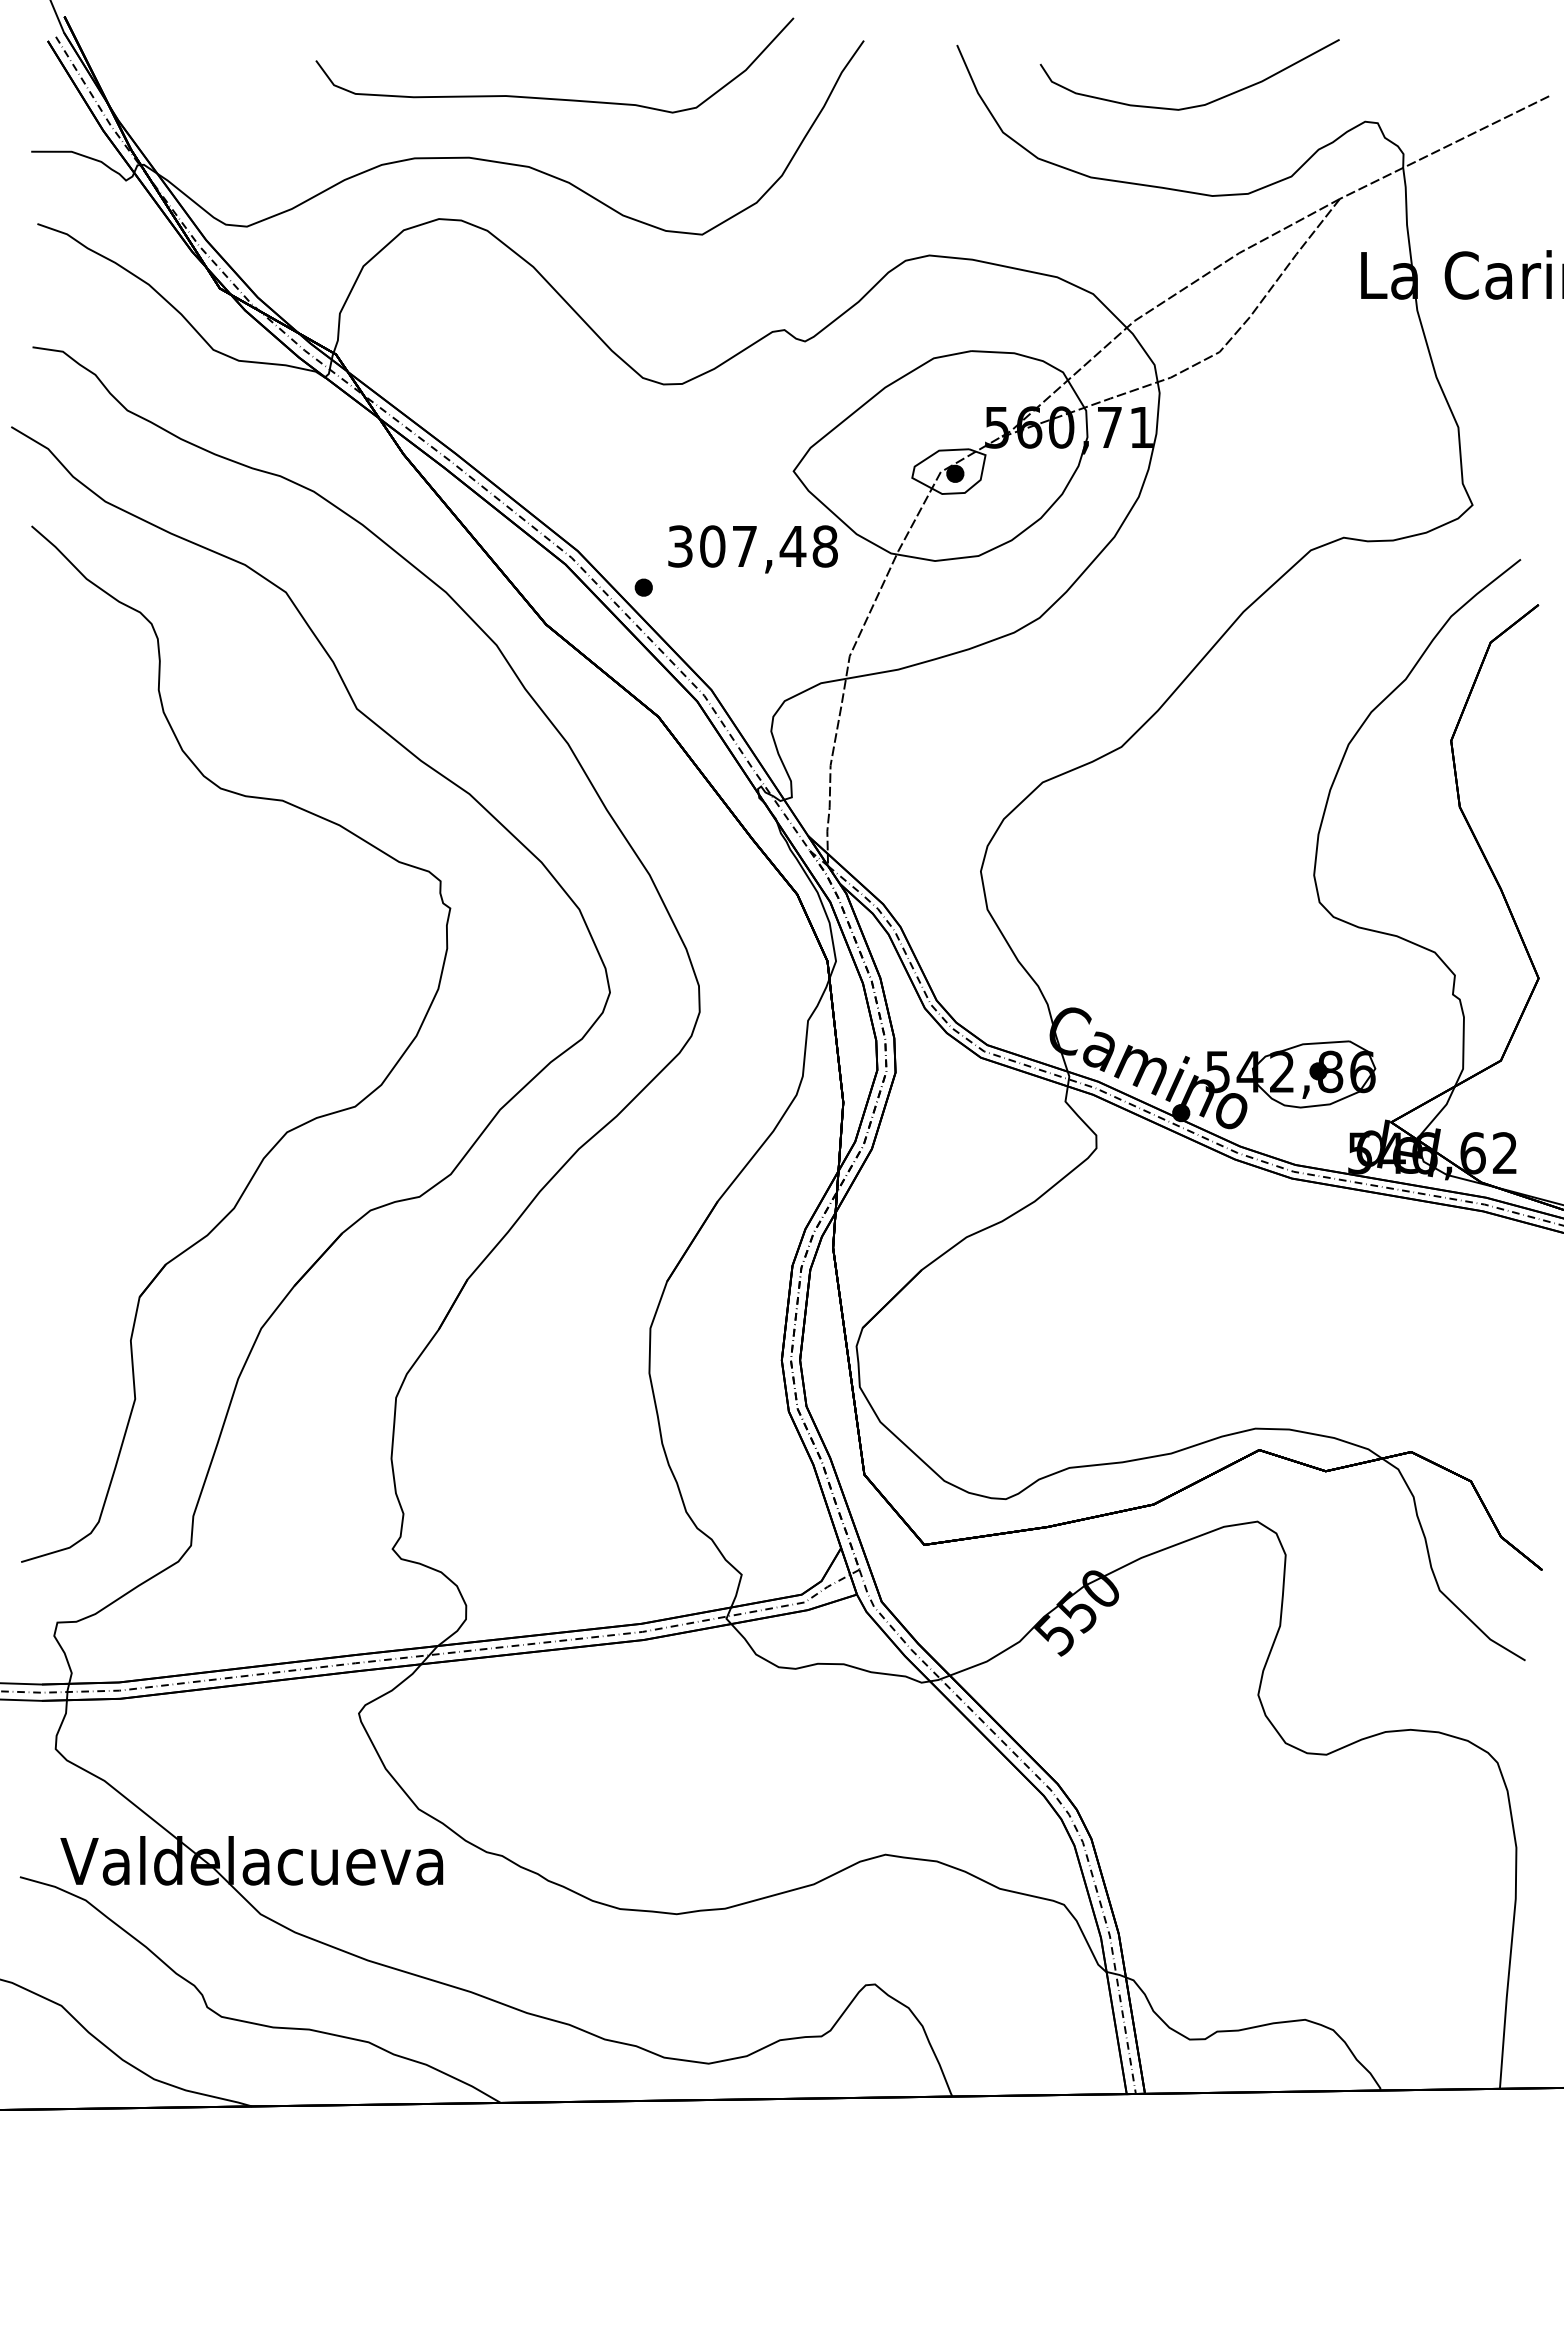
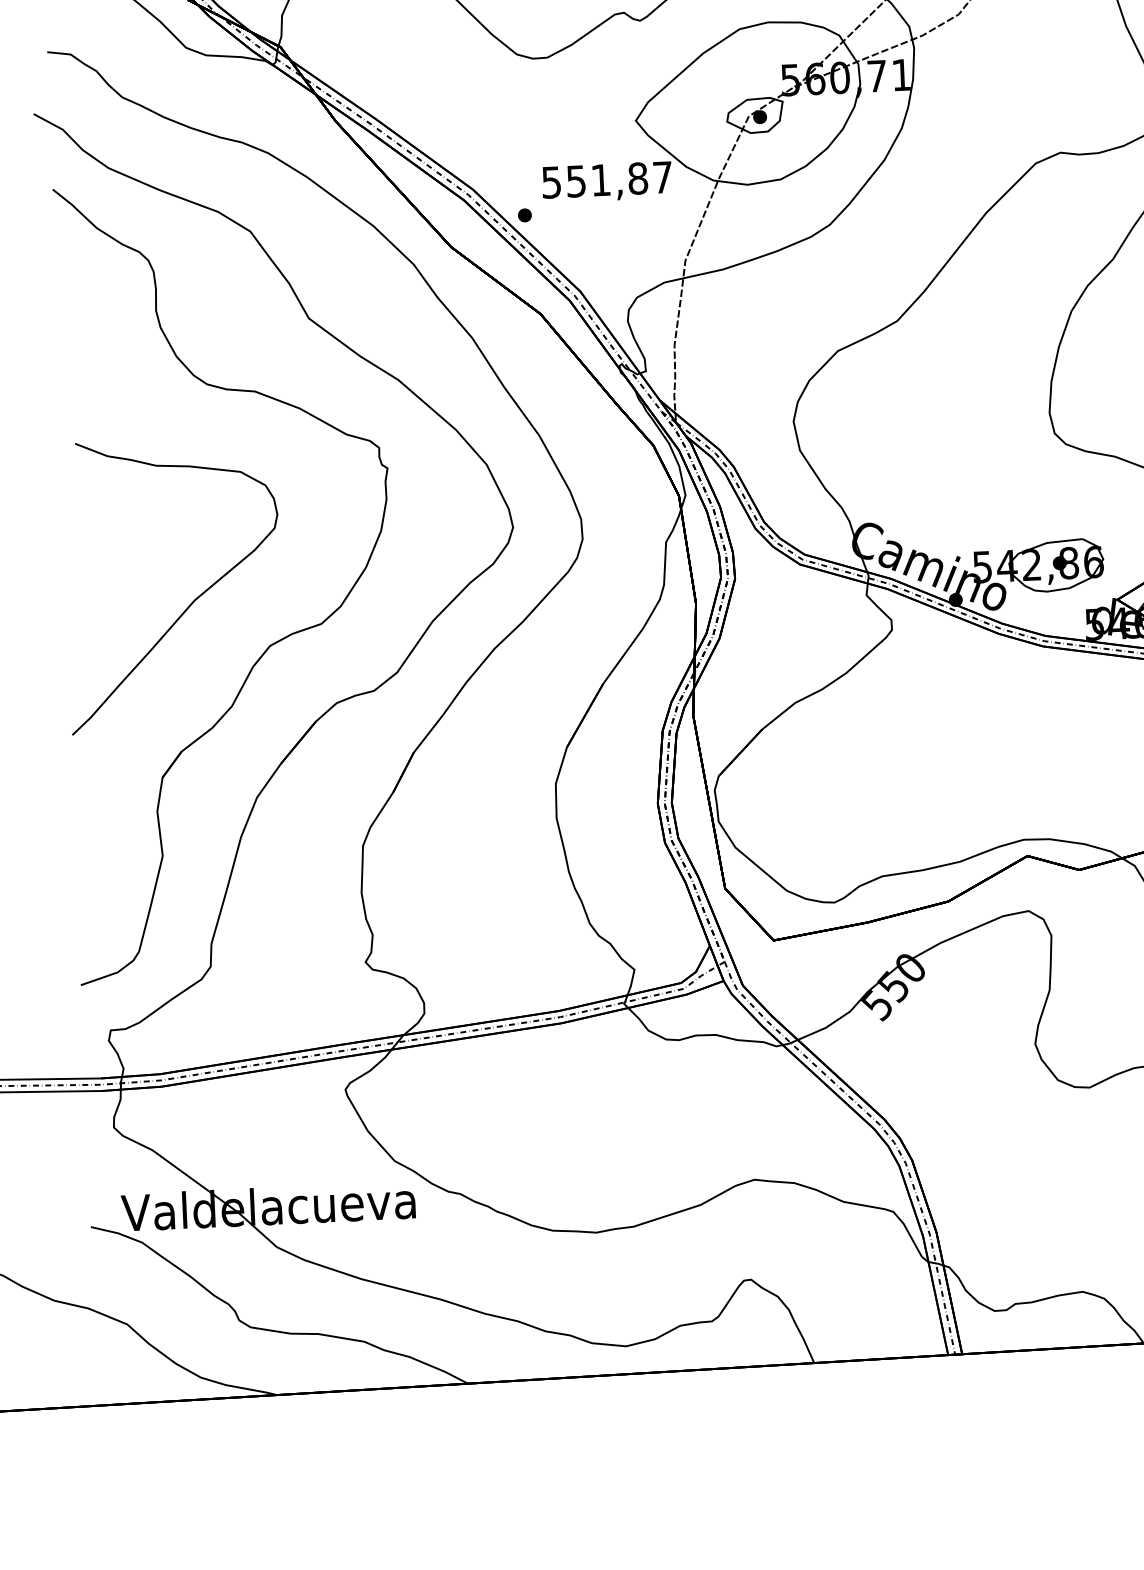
text: (753, 546) -> (607, 179), 307,48 -> 551,87
curve: (188, 1070) -> (192, 601), added

